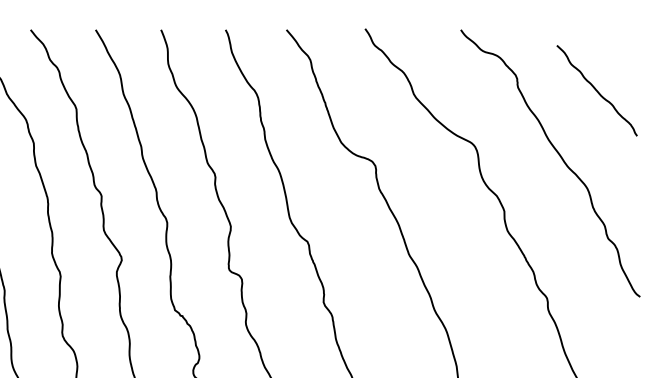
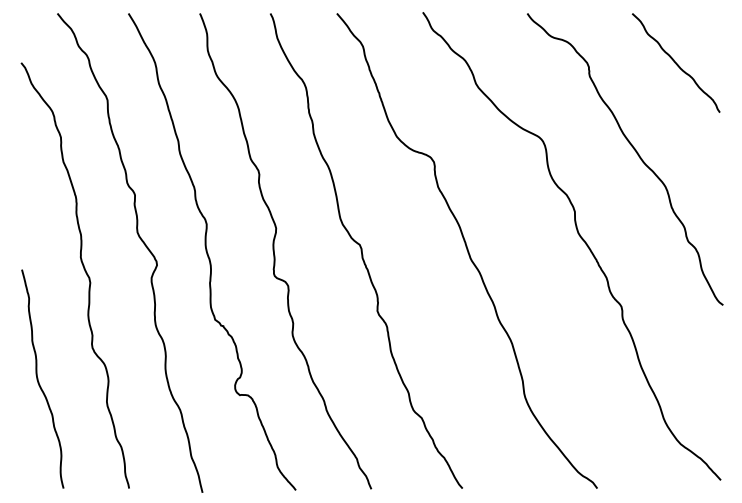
curve: (596, 90) -> (675, 62), moved

